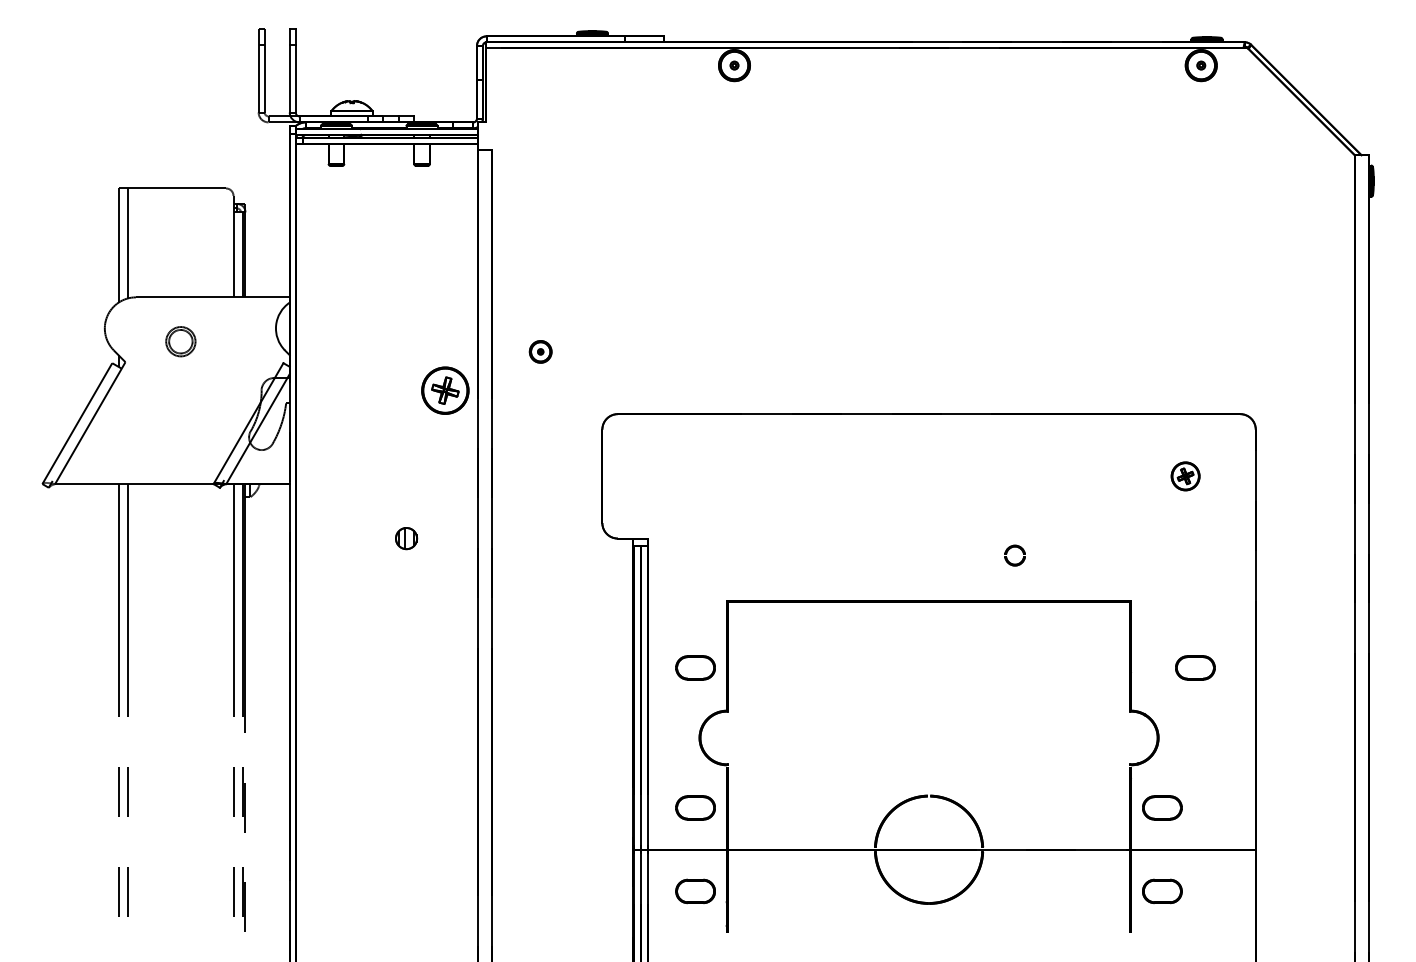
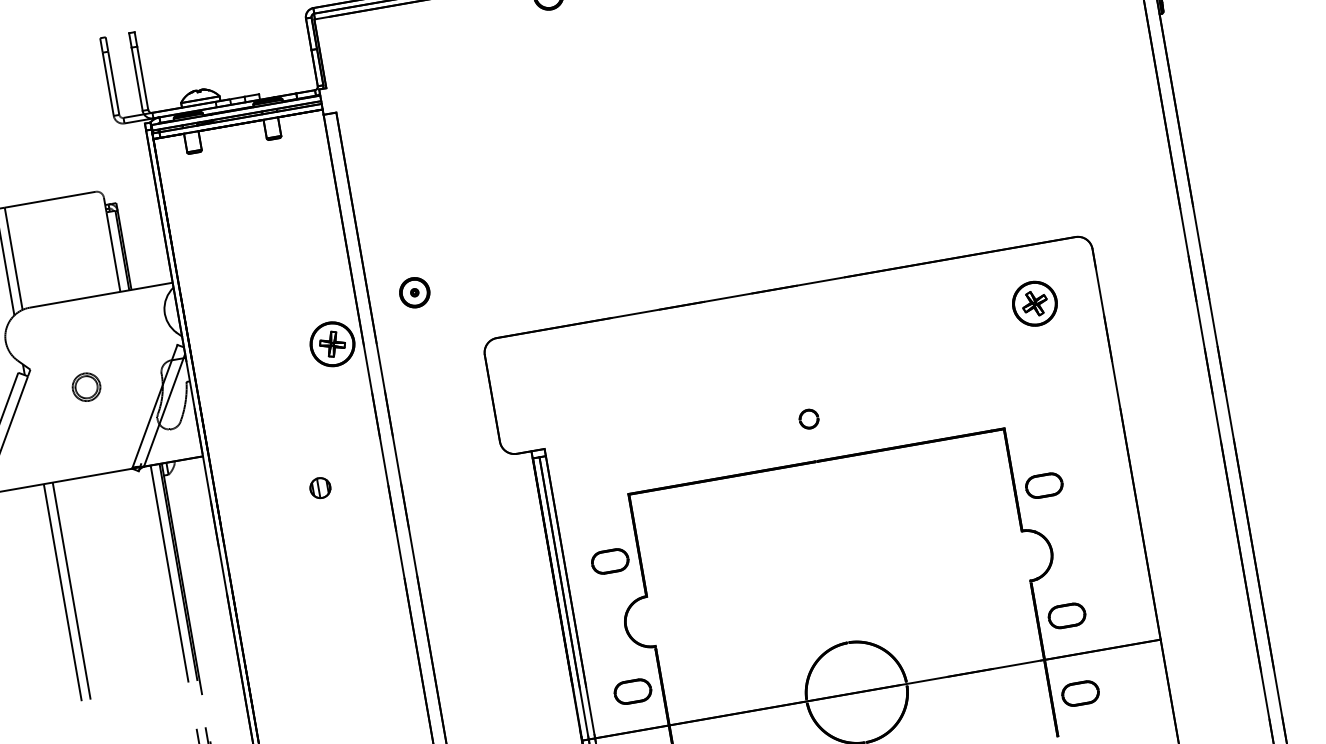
part: (180, 341) -> (86, 387), moved
part: (540, 351) -> (414, 292), size x1.43
part: (1185, 476) -> (1034, 303), size x1.67
part: (1010, 549) -> (803, 414), moved
part: (1195, 667) -> (1044, 485), moved

